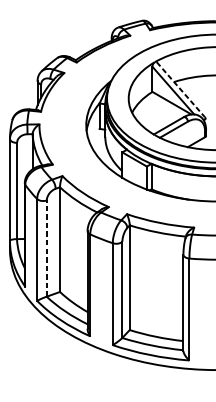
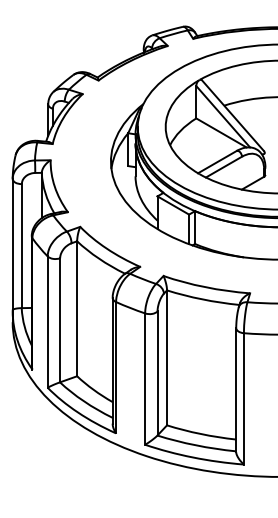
line: (180, 89) -> (232, 115), dashed -> solid
line: (47, 247) -> (60, 319), dashed -> solid

